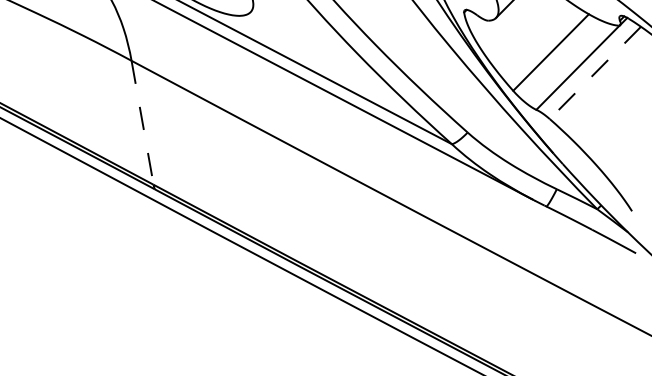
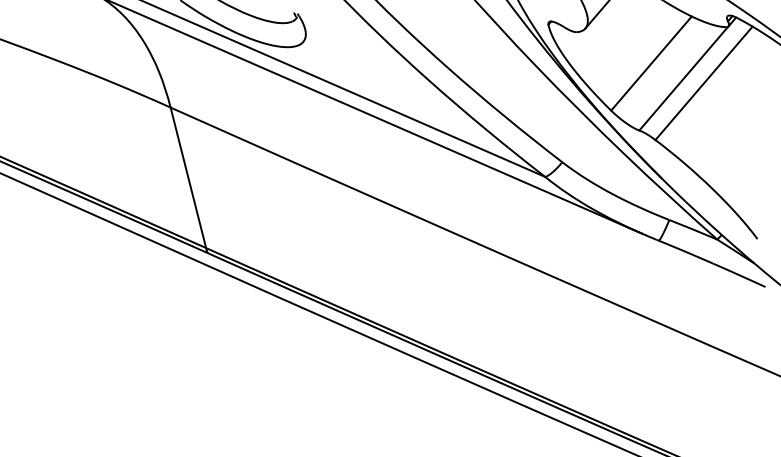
line: (595, 73) -> (704, 83), dashed -> solid
line: (142, 123) -> (188, 178), dashed -> solid

